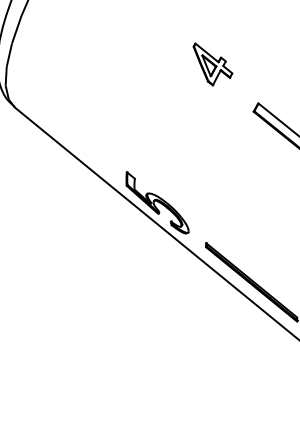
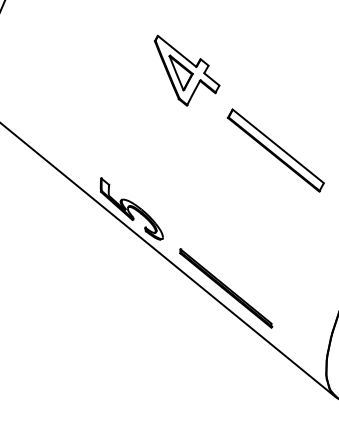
part: (213, 64) -> (187, 70), size x1.67

